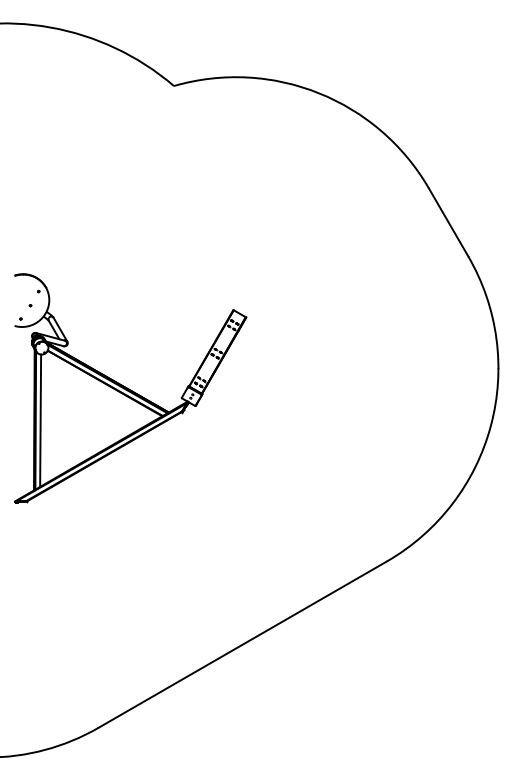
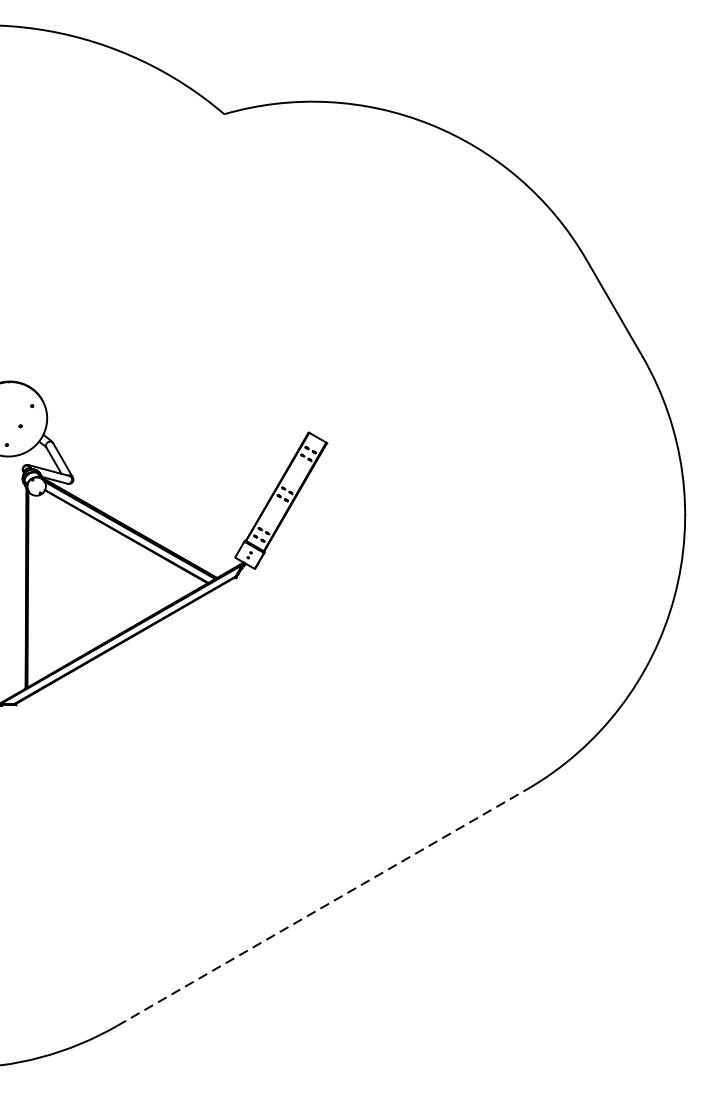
line: (40, 420) -> (34, 589), removed
line: (243, 644) -> (323, 907), solid -> dashed

